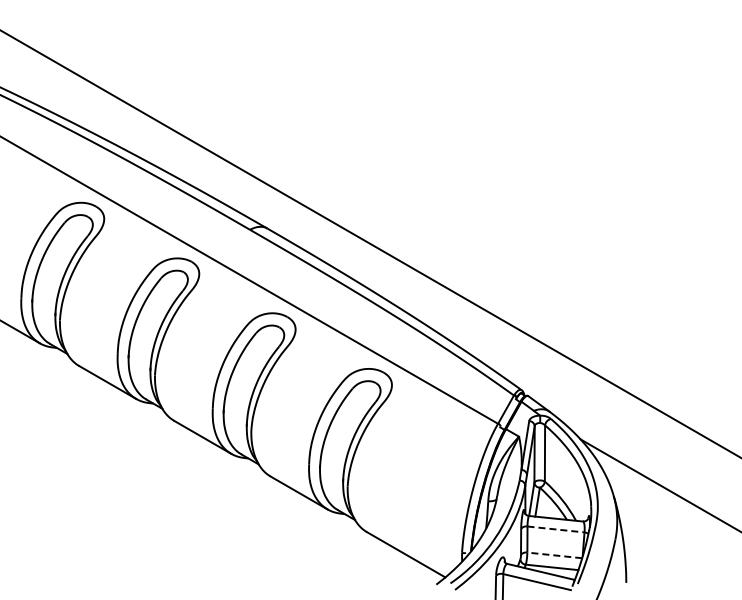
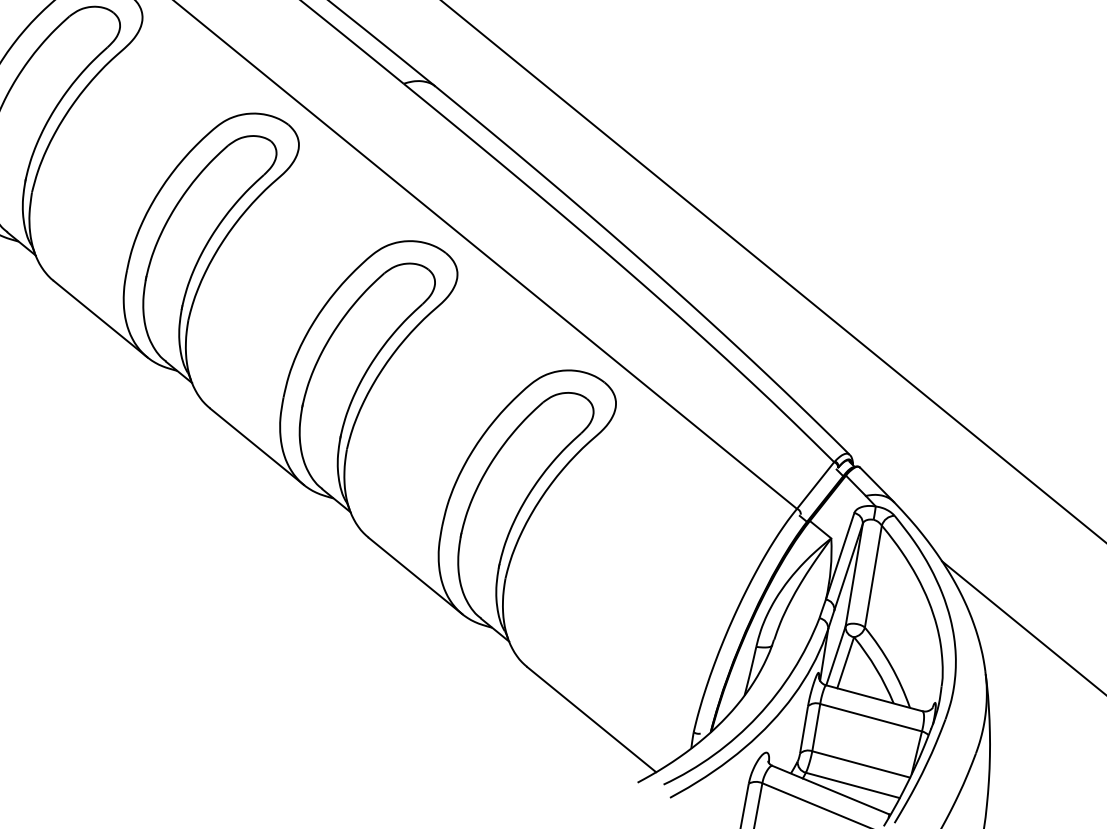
line: (556, 529) -> (871, 717), dashed -> solid
line: (554, 555) -> (860, 764), dashed -> solid

